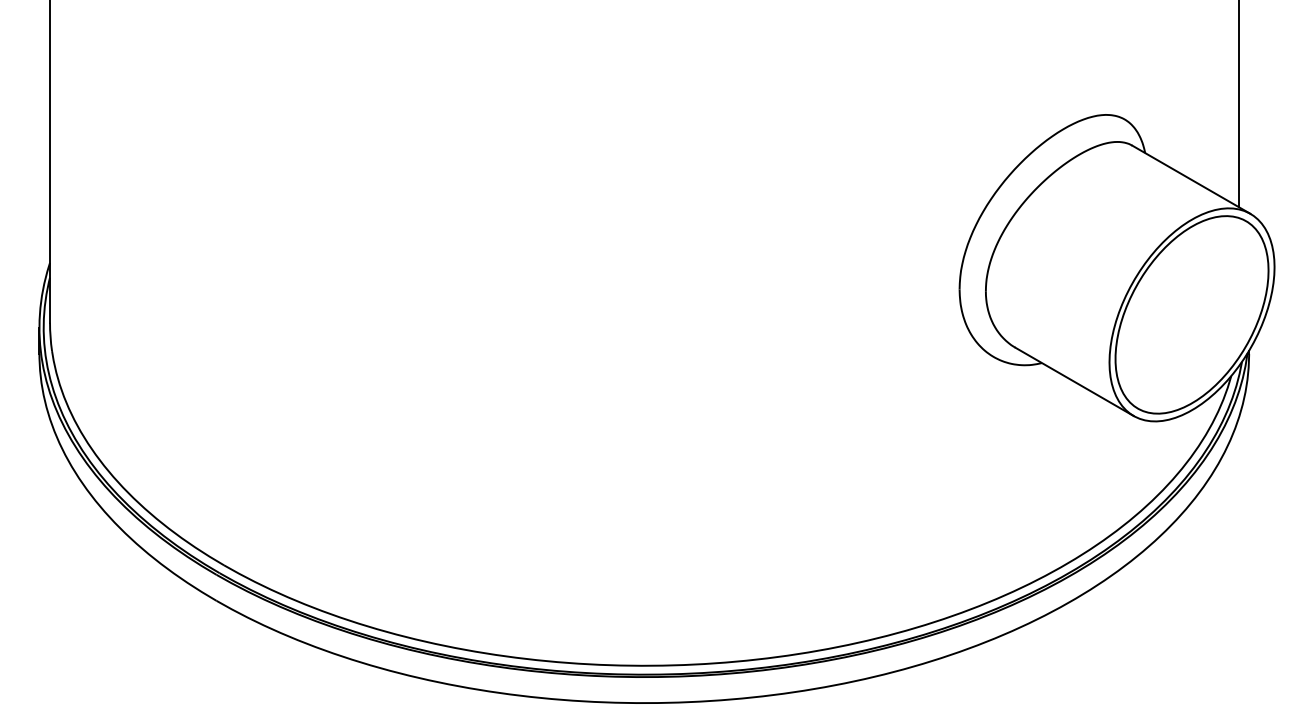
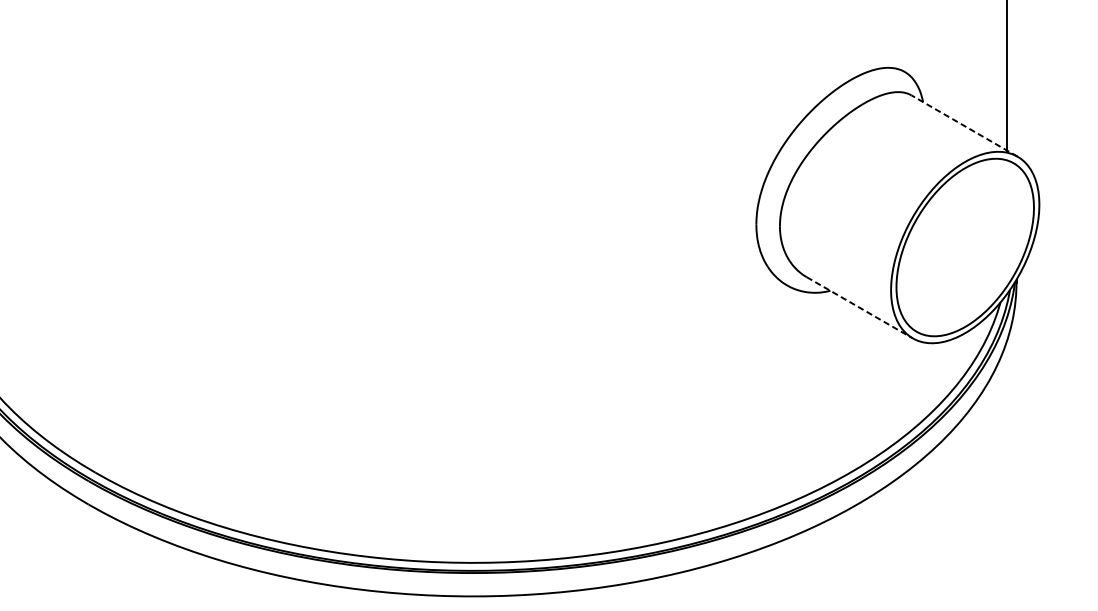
line: (1190, 179) -> (963, 125), solid -> dashed
line: (1075, 382) -> (860, 308), solid -> dashed

